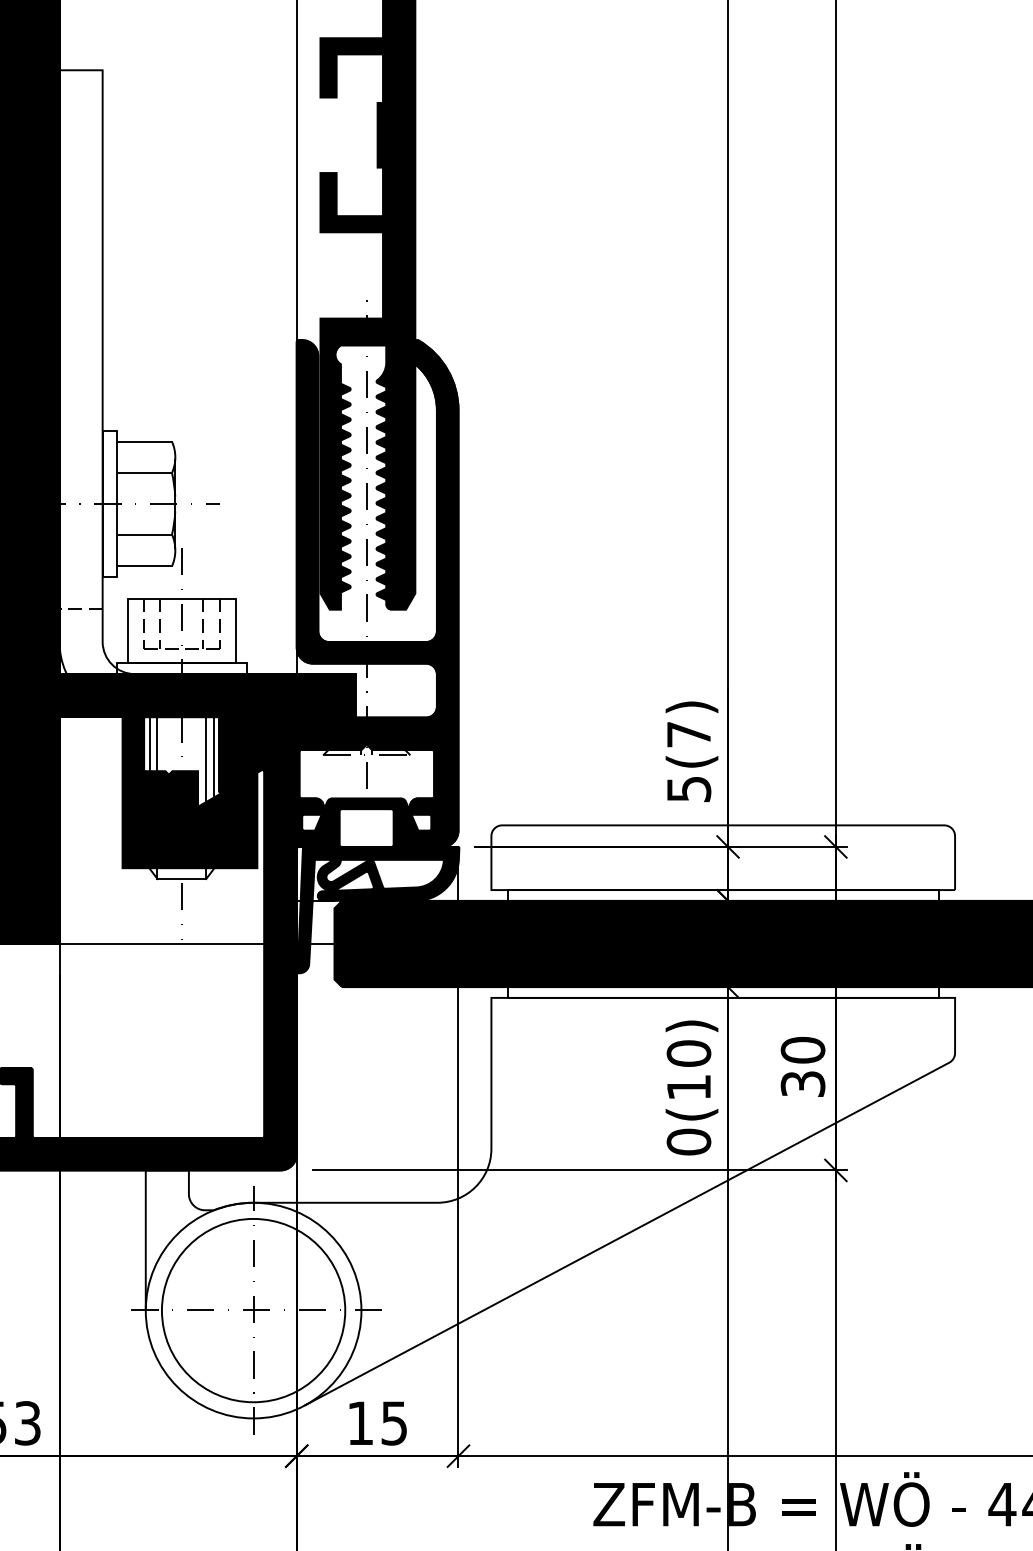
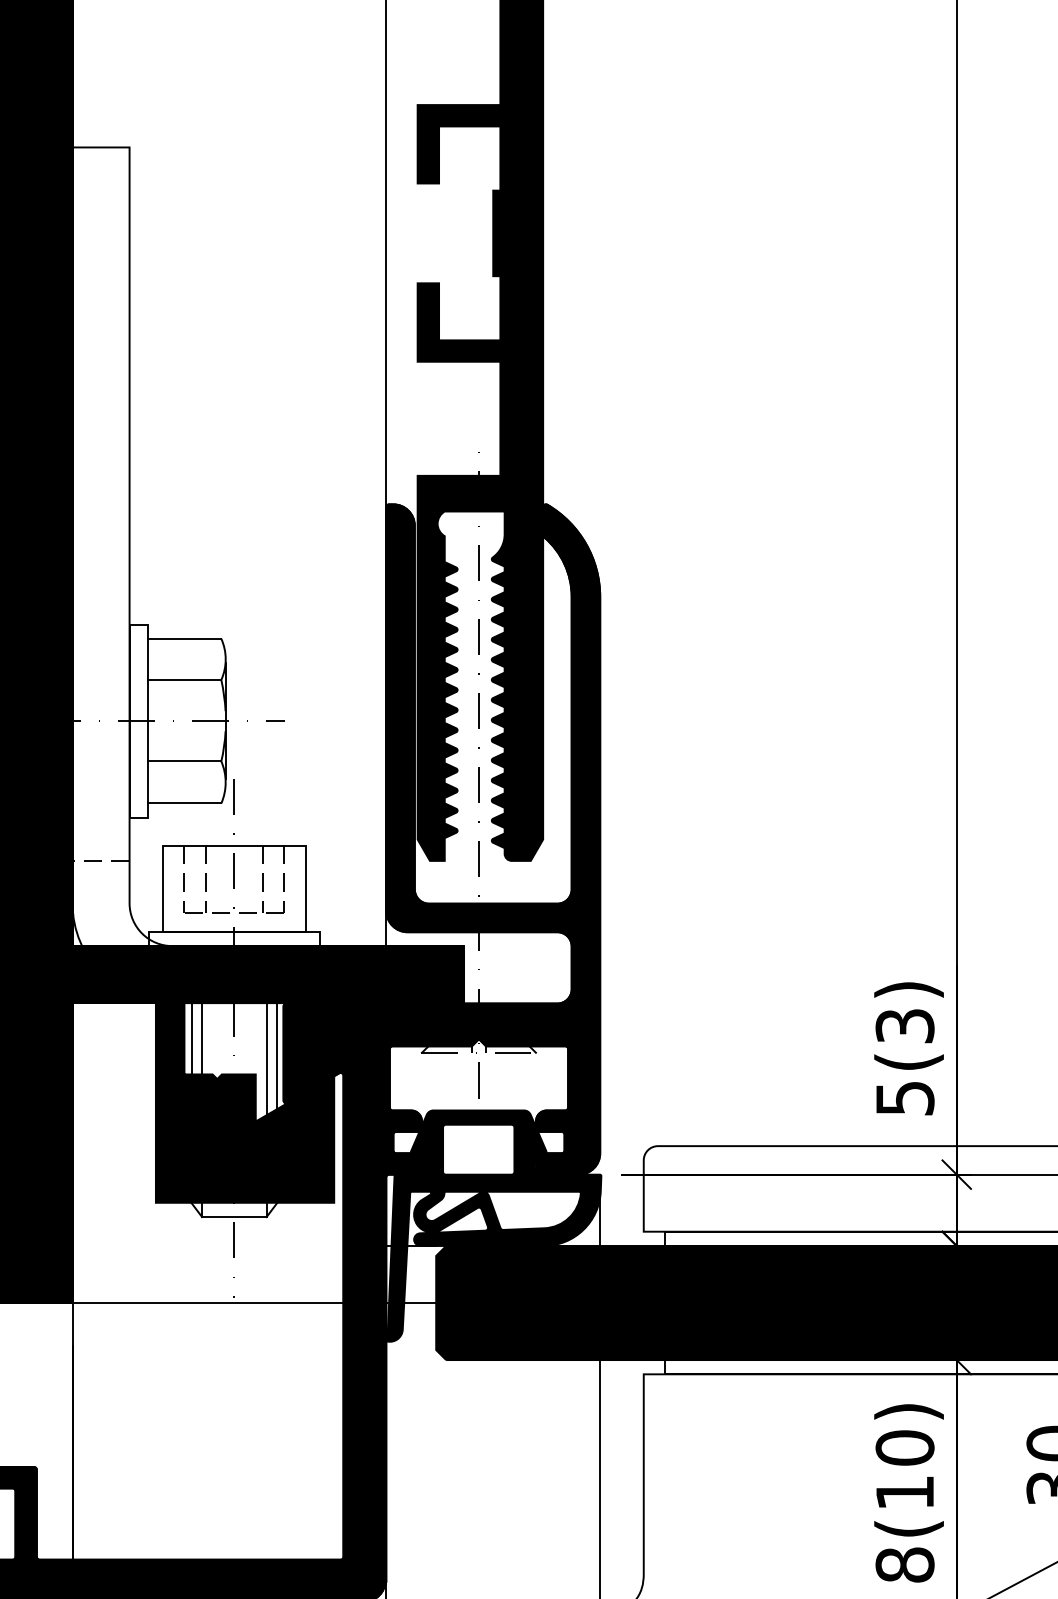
text: (688, 734) -> (904, 1025), 5(7) -> 5(3)
text: (688, 1141) -> (904, 1564), 0(10) -> 8(10)

